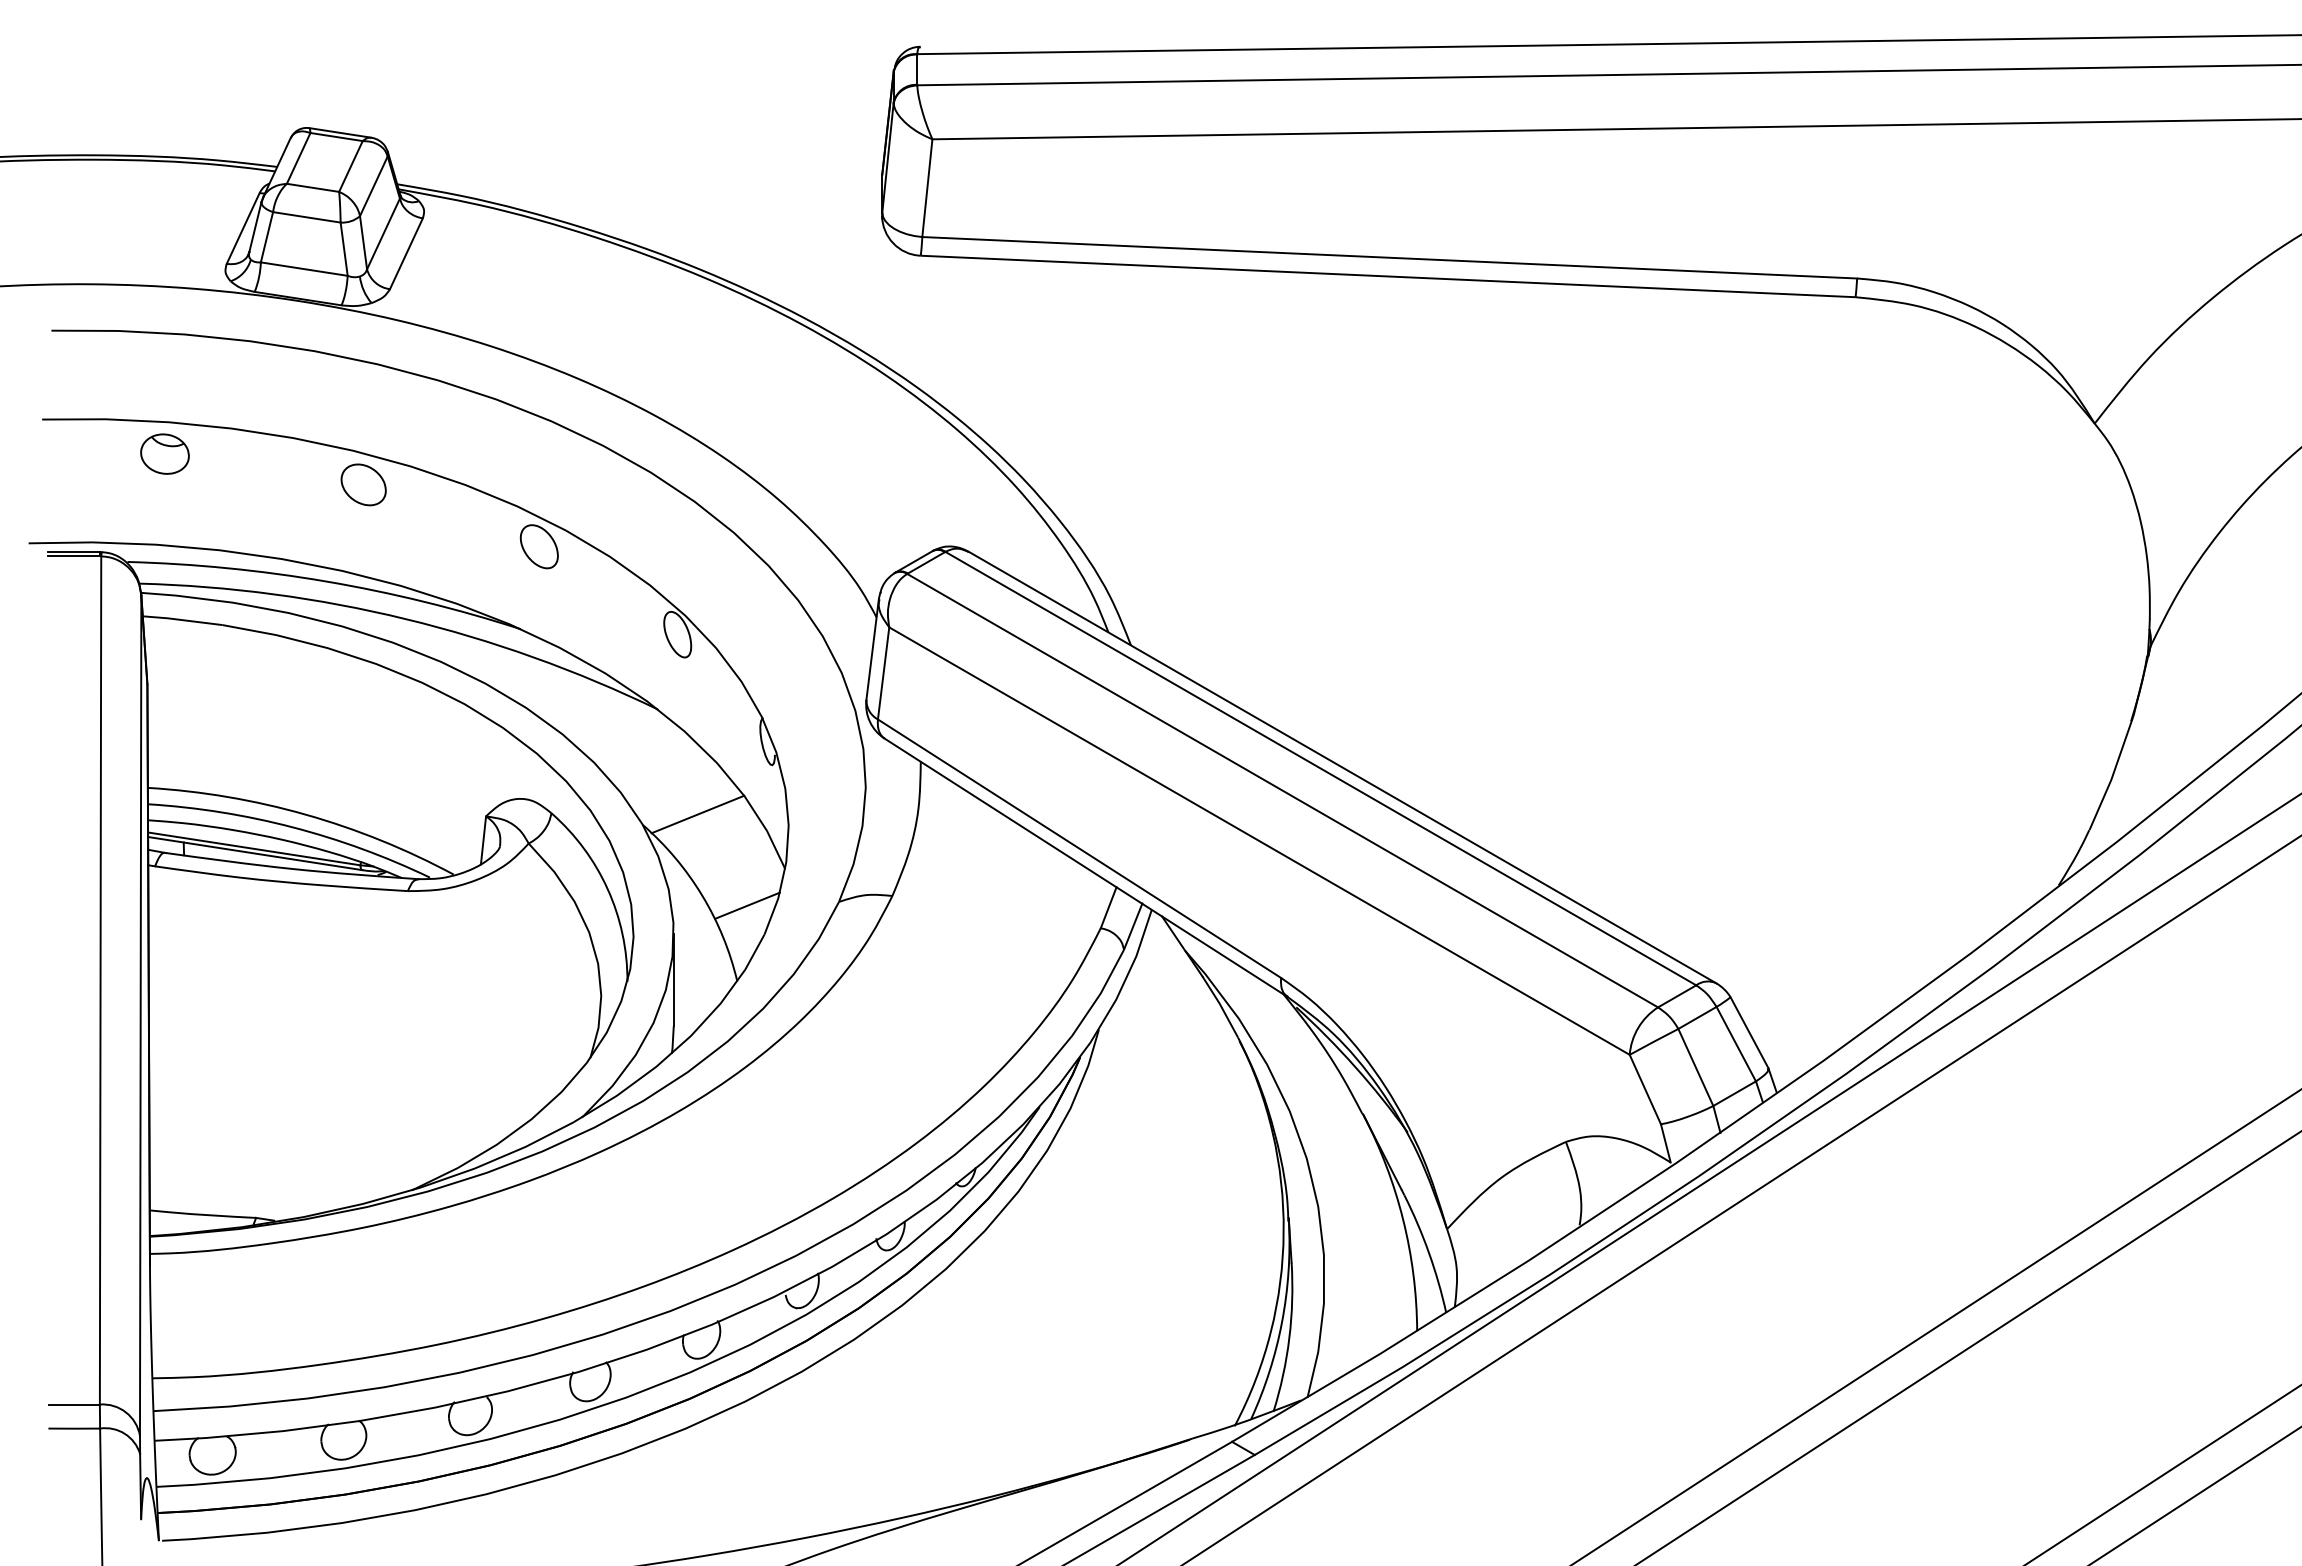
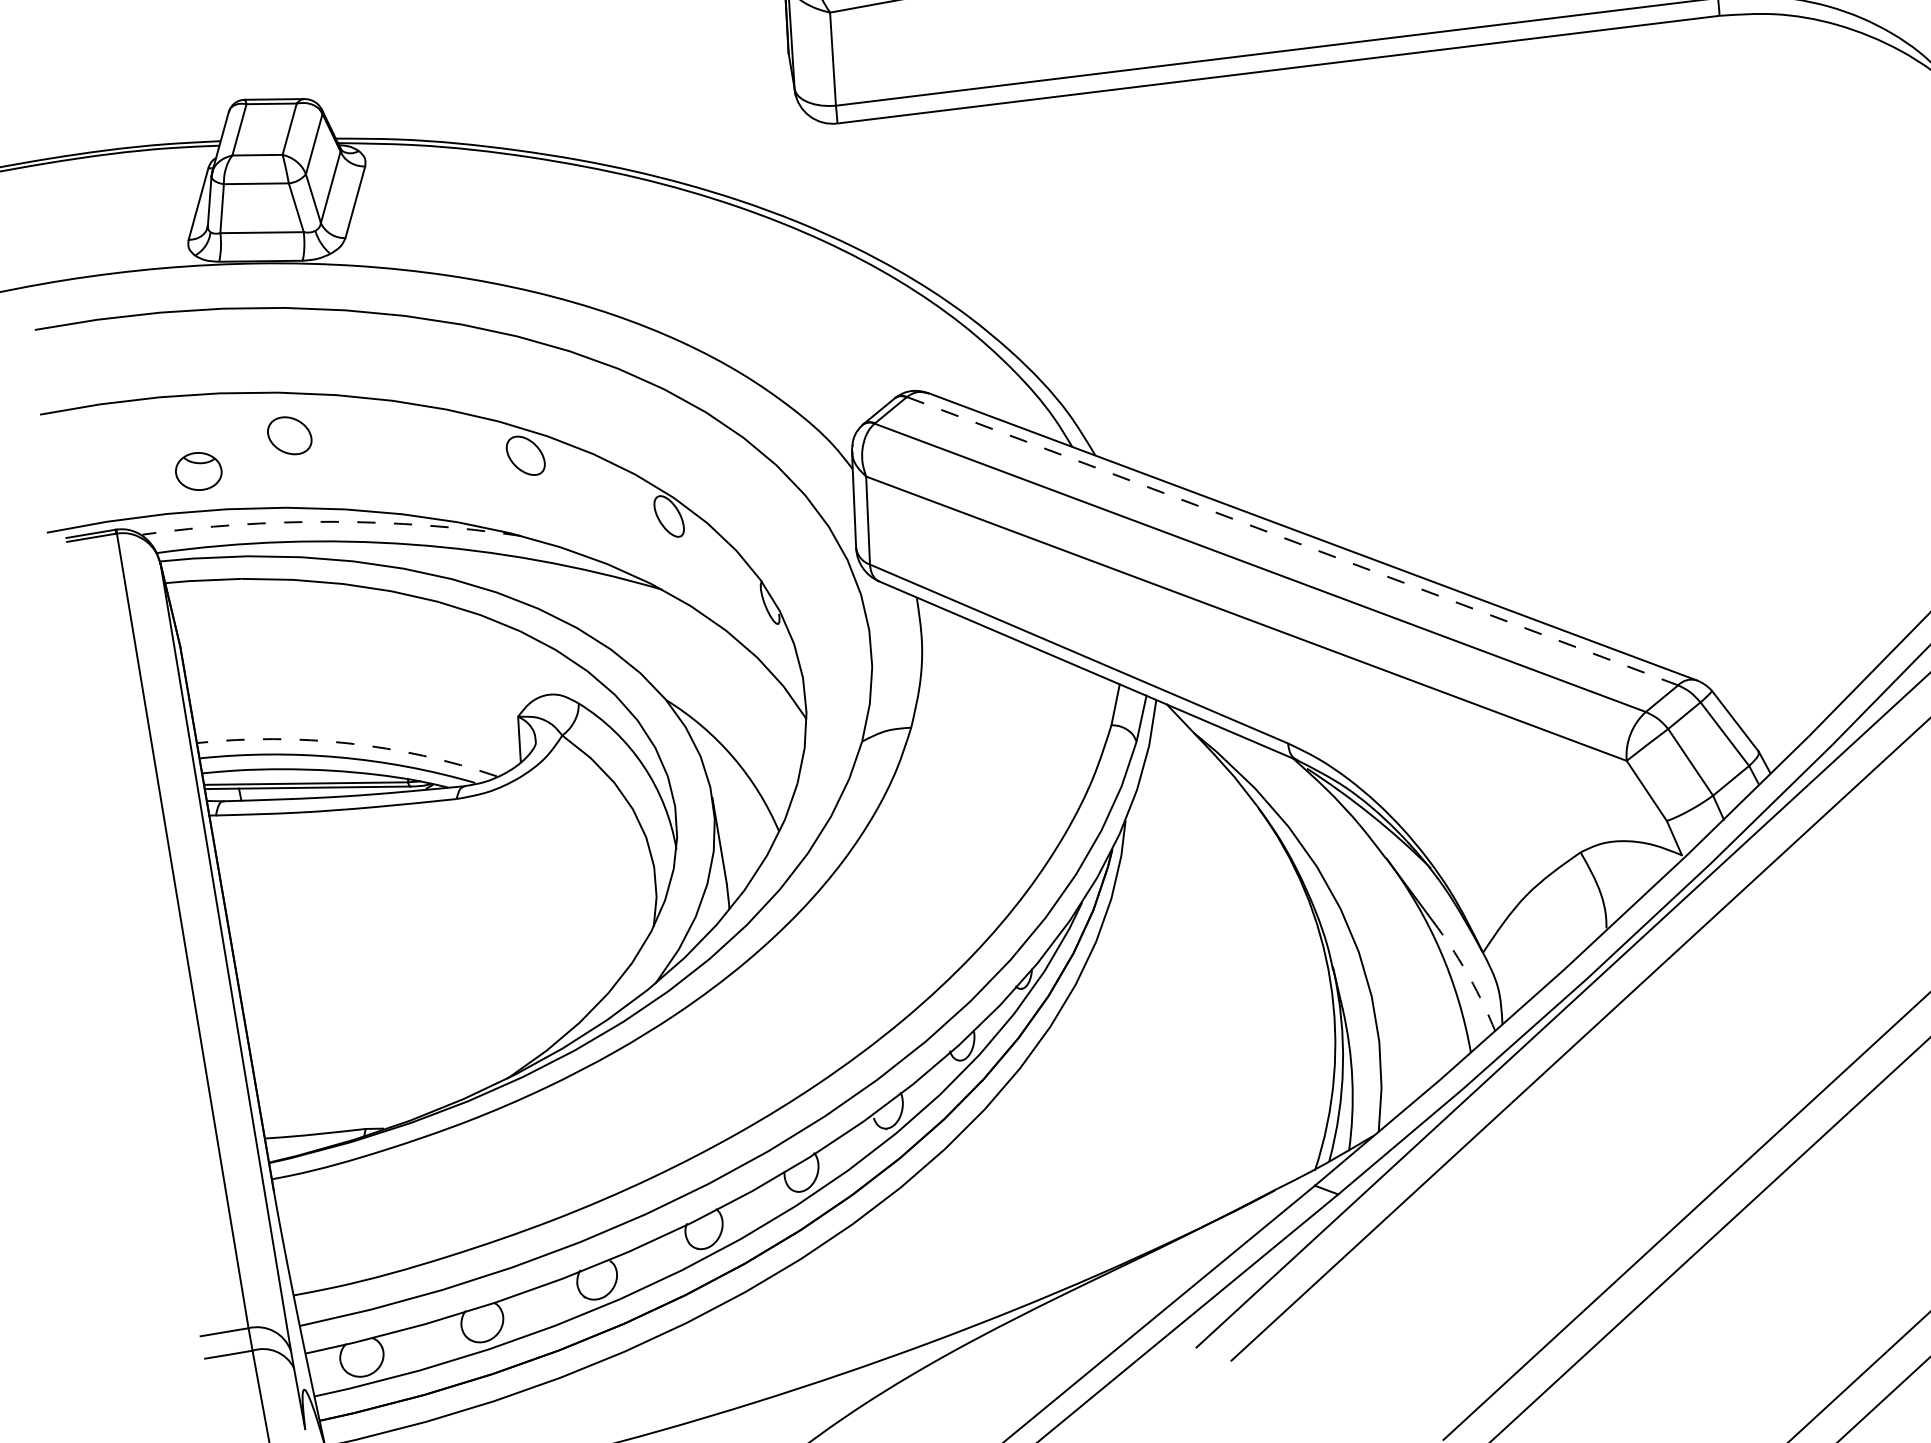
part: (164, 453) -> (198, 470), moved
part: (363, 484) -> (289, 435), moved
arc: (326, 581) -> (331, 521), solid -> dashed
line: (1321, 768) -> (1293, 540), solid -> dashed
arc: (305, 814) -> (348, 743), solid -> dashed
line: (697, 814) -> (715, 681), removed
line: (747, 905) -> (776, 759), removed
arc: (1429, 1252) -> (1470, 977), solid -> dashed

